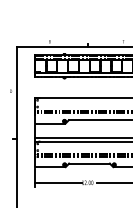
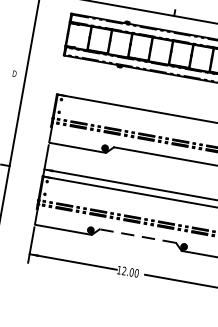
line: (89, 163) -> (137, 235), solid -> dashed

